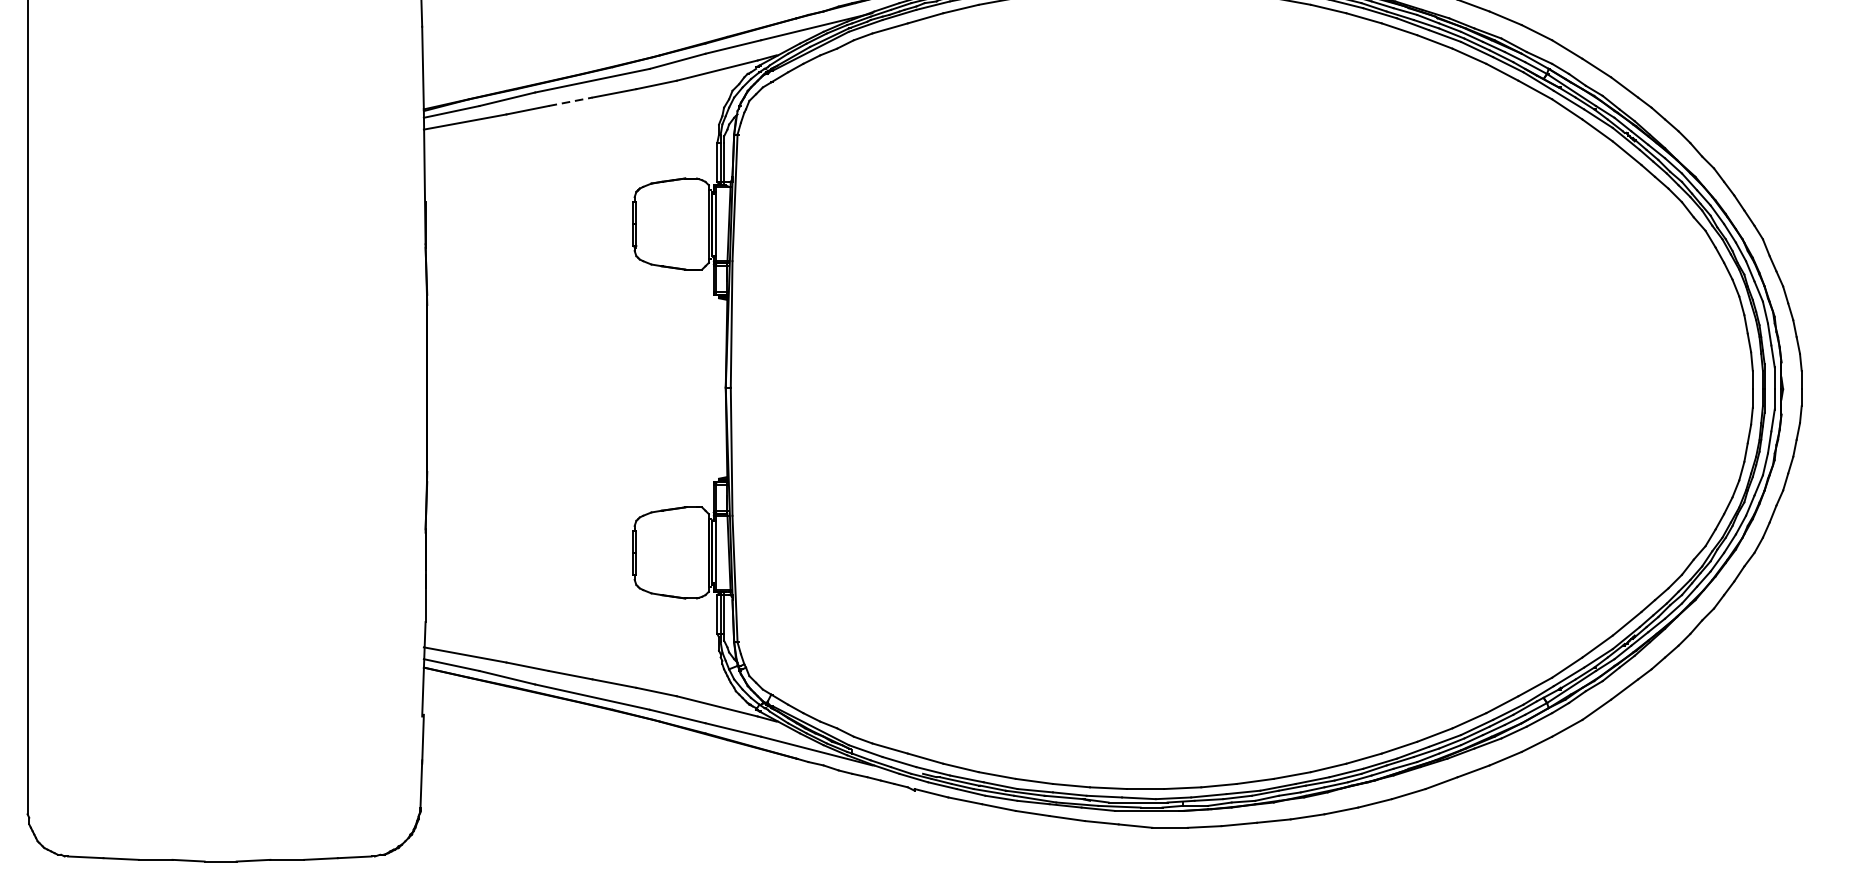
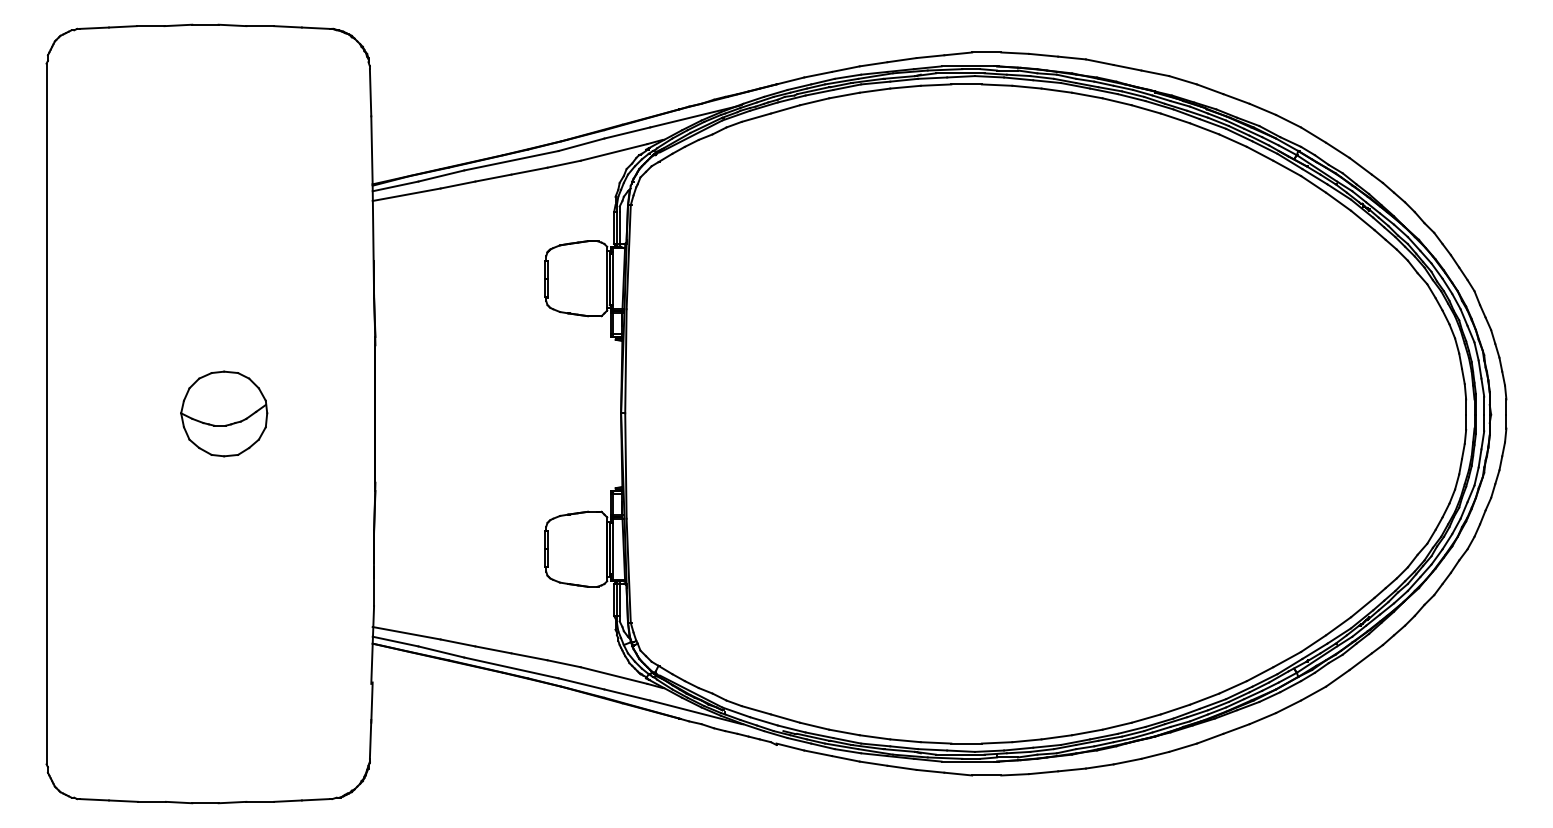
line: (570, 102) -> (493, 178), dashed -> solid
part: (243, 387) -> (224, 413), added

